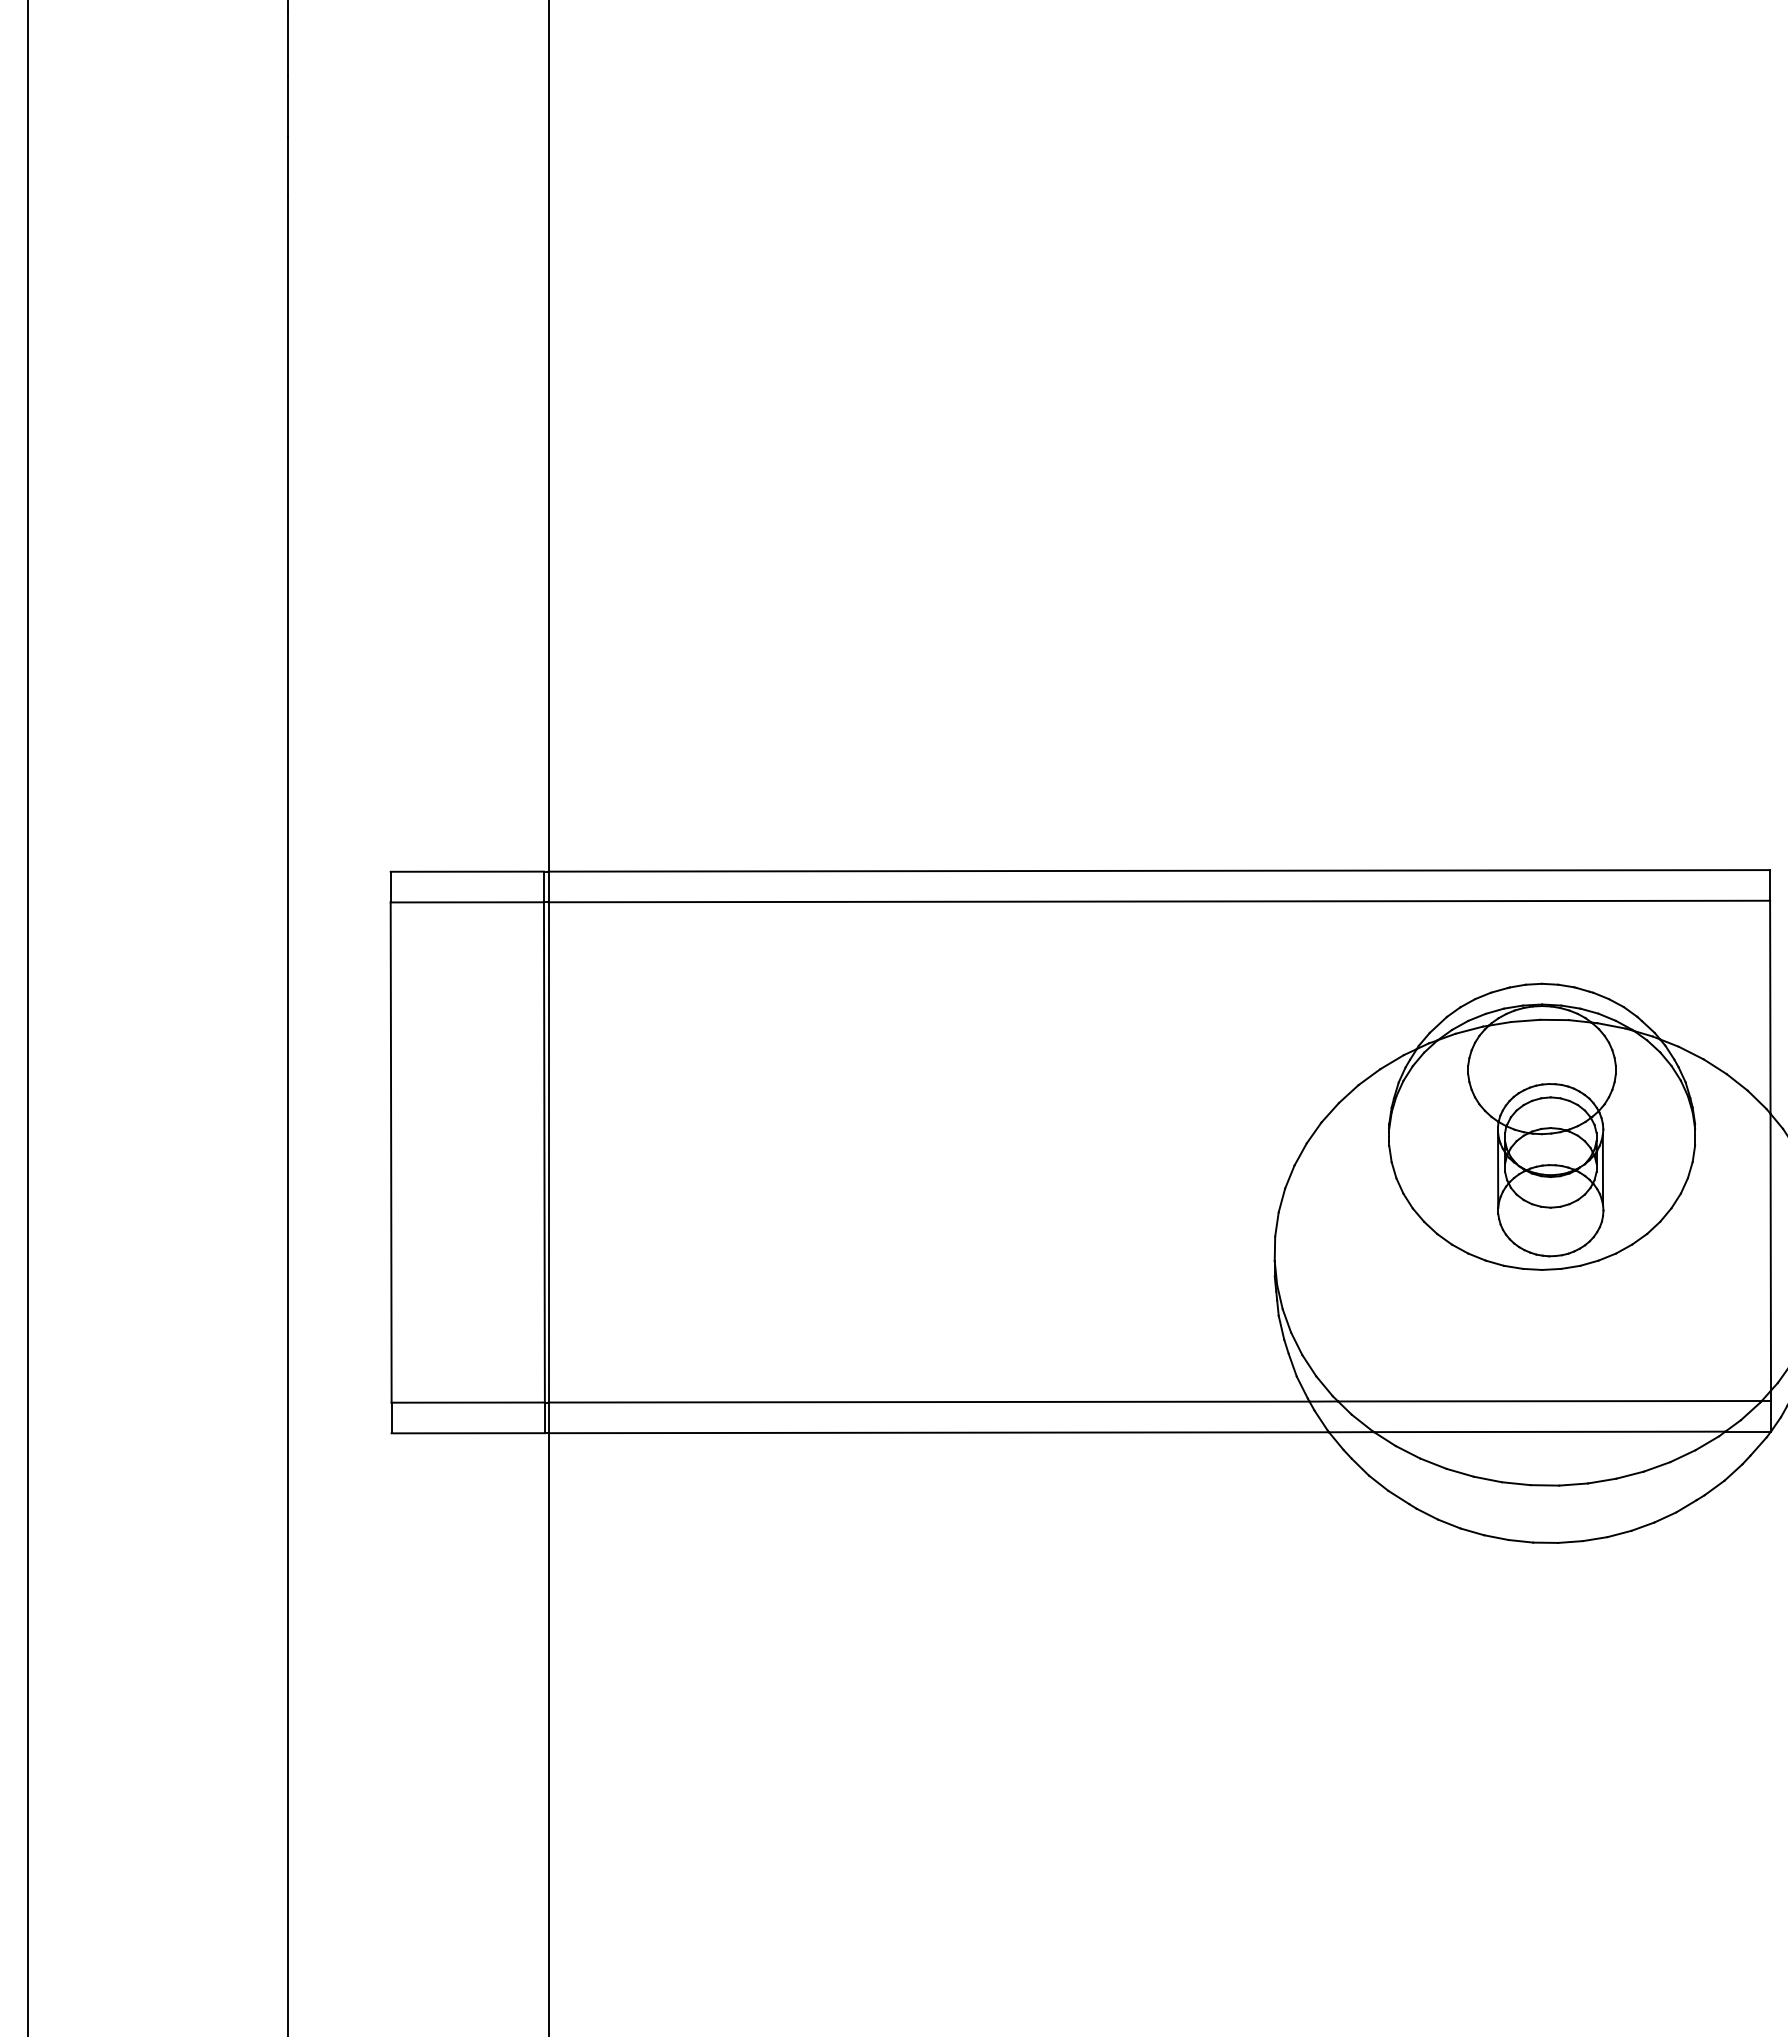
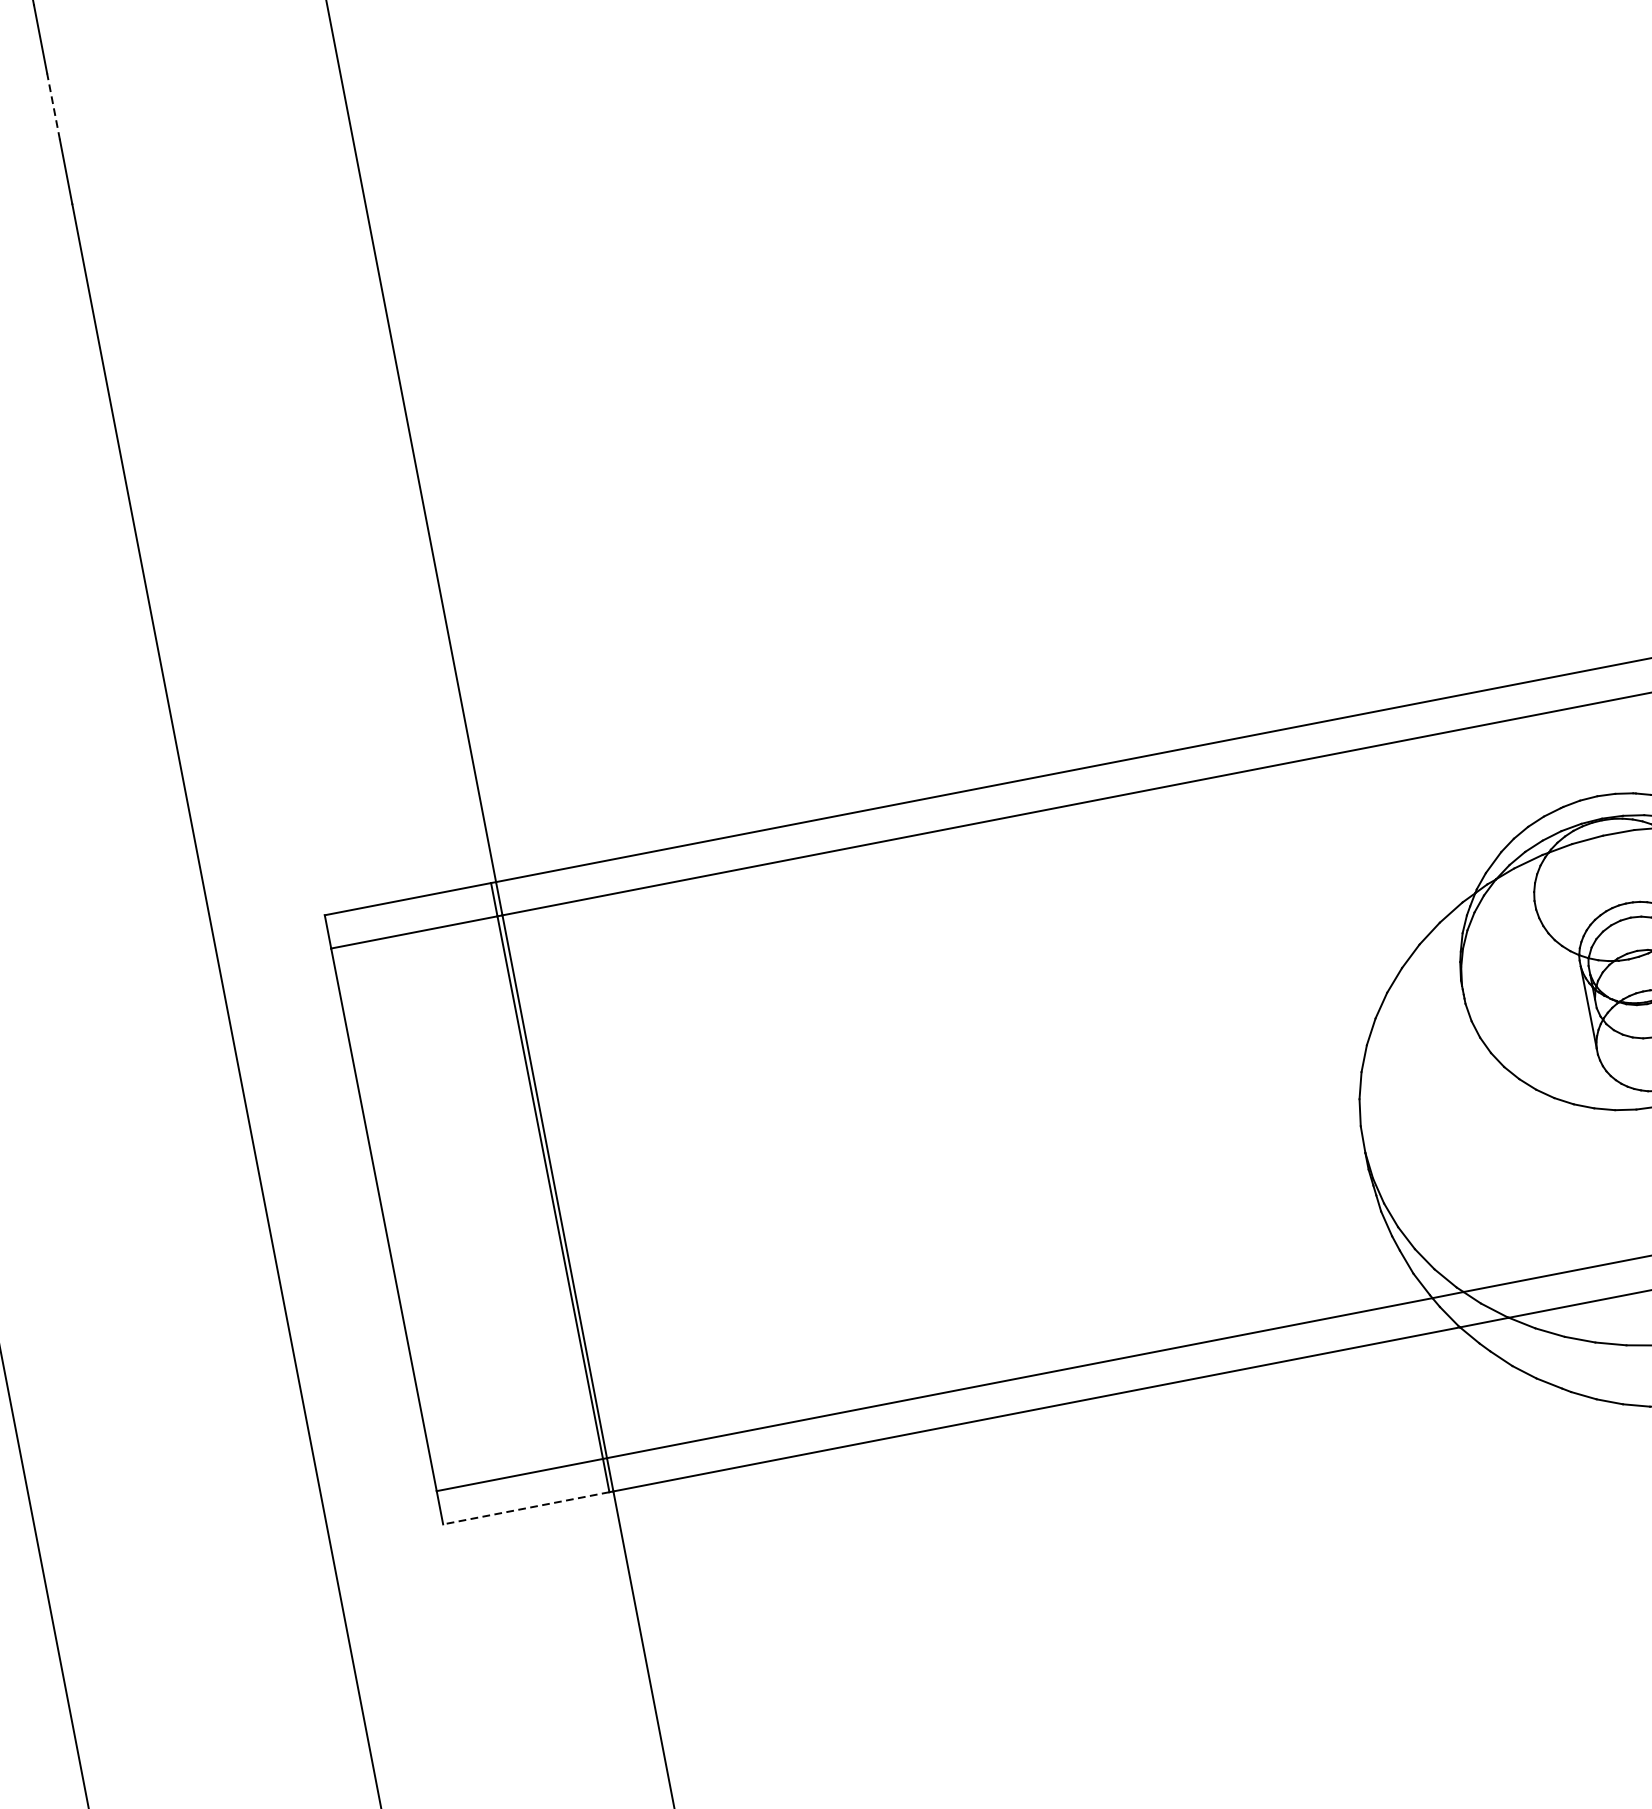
line: (288, 106) -> (54, 106), solid -> dashed
line: (468, 1433) -> (526, 1508), solid -> dashed

